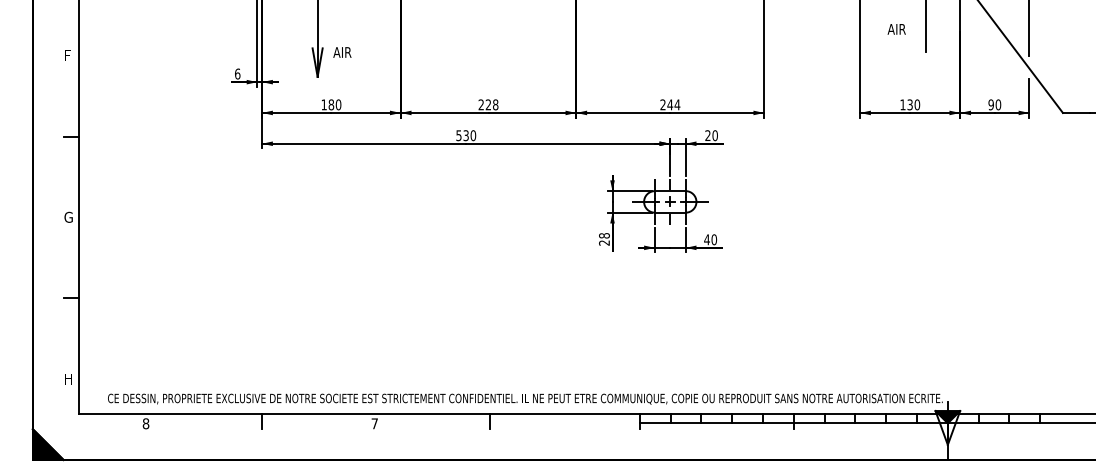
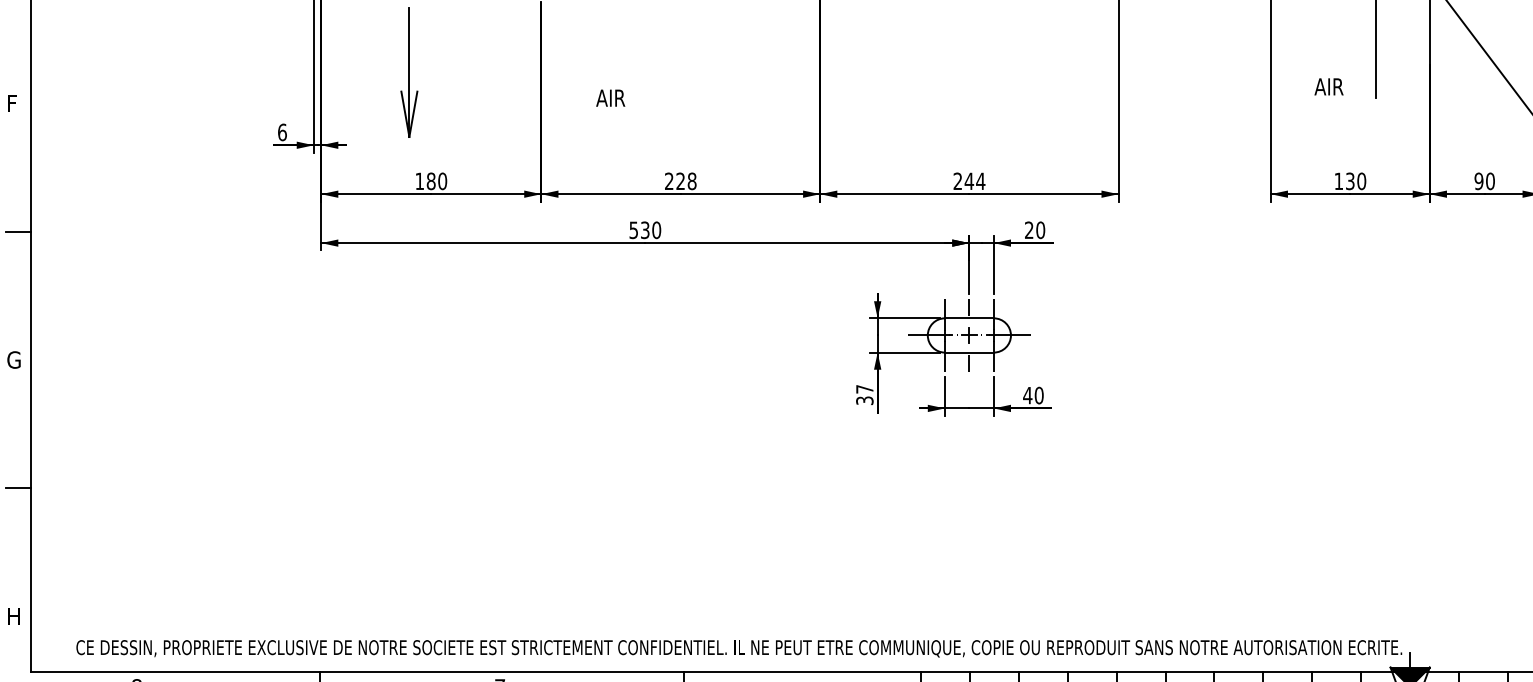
text: (896, 29) -> (1328, 87), moved
text: (342, 52) -> (610, 98), moved
text: (604, 239) -> (864, 395), 28 -> 37

